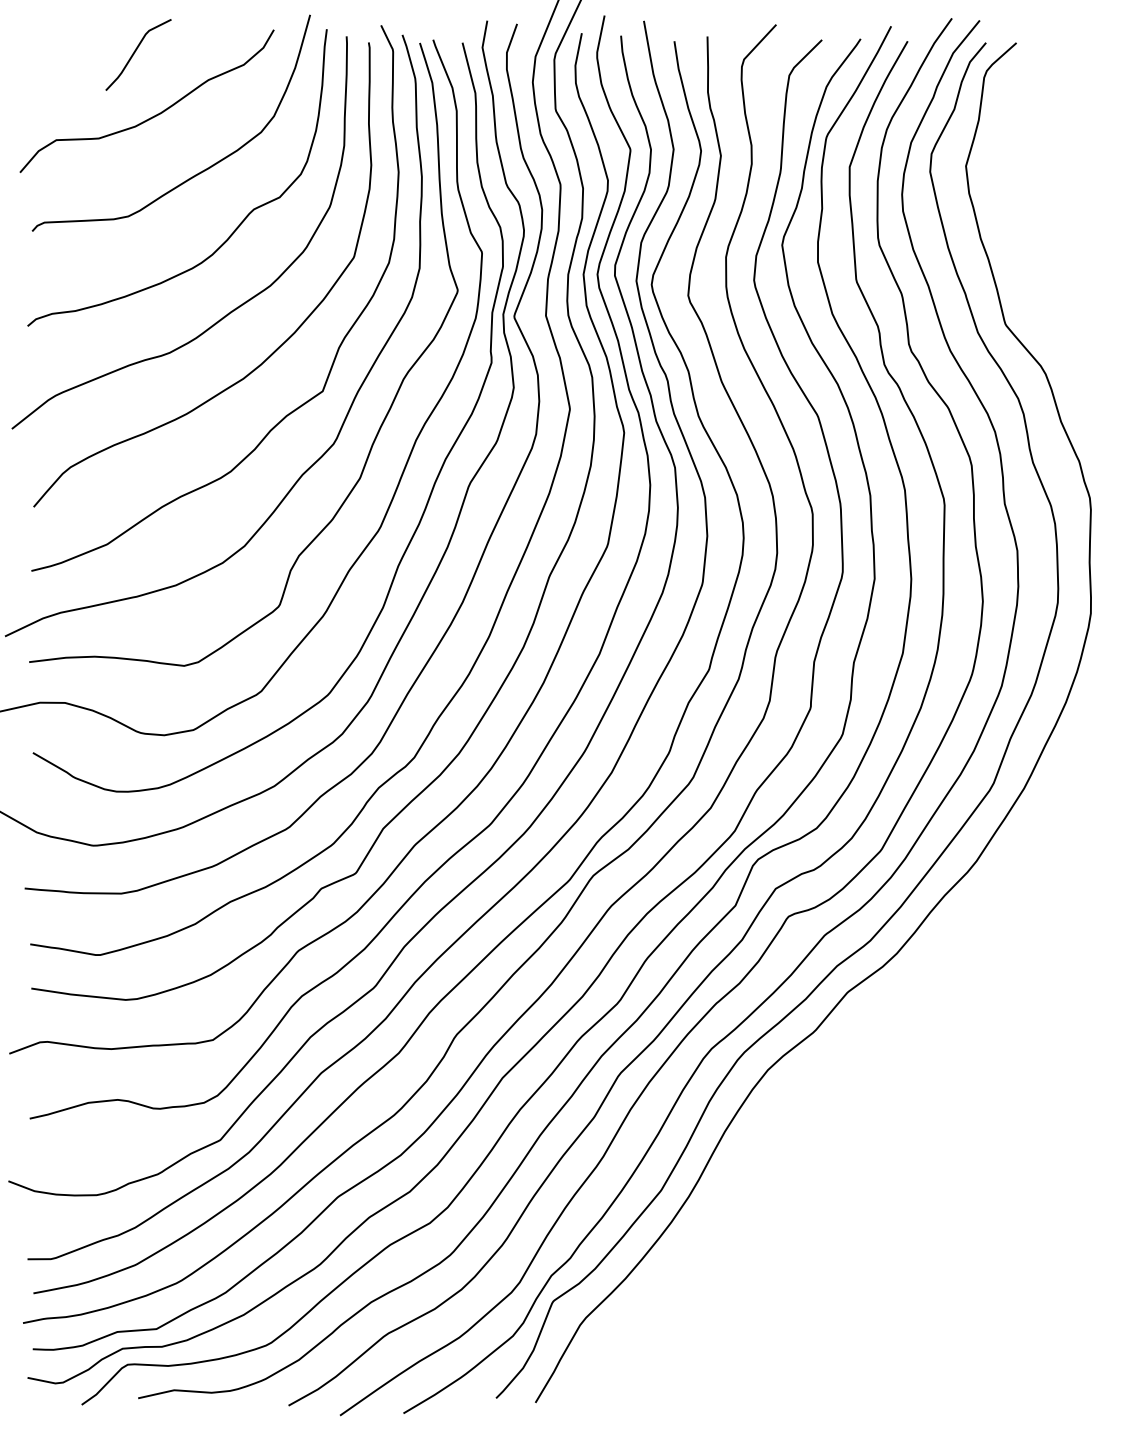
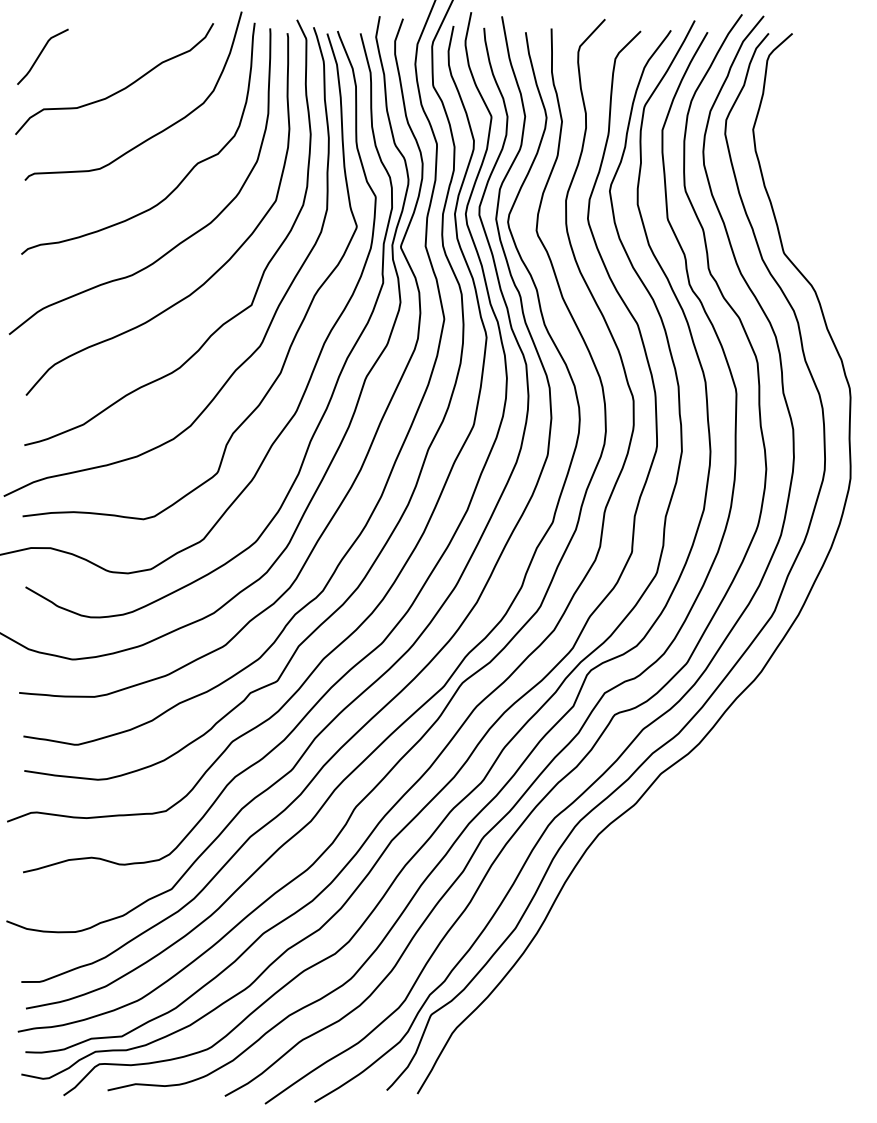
curve: (136, 51) -> (41, 54), moved

